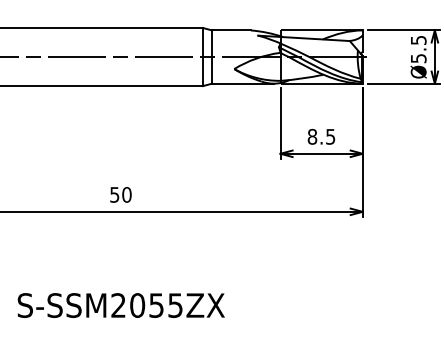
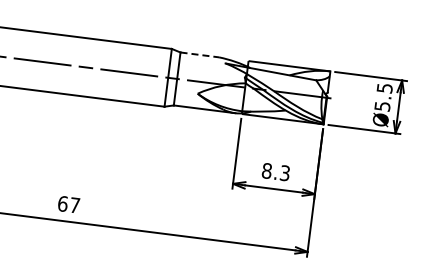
line: (232, 30) -> (200, 55), solid -> dashed
text: (330, 135) -> (285, 171), 8.5 -> 8.3
text: (120, 194) -> (68, 204), 50 -> 67

